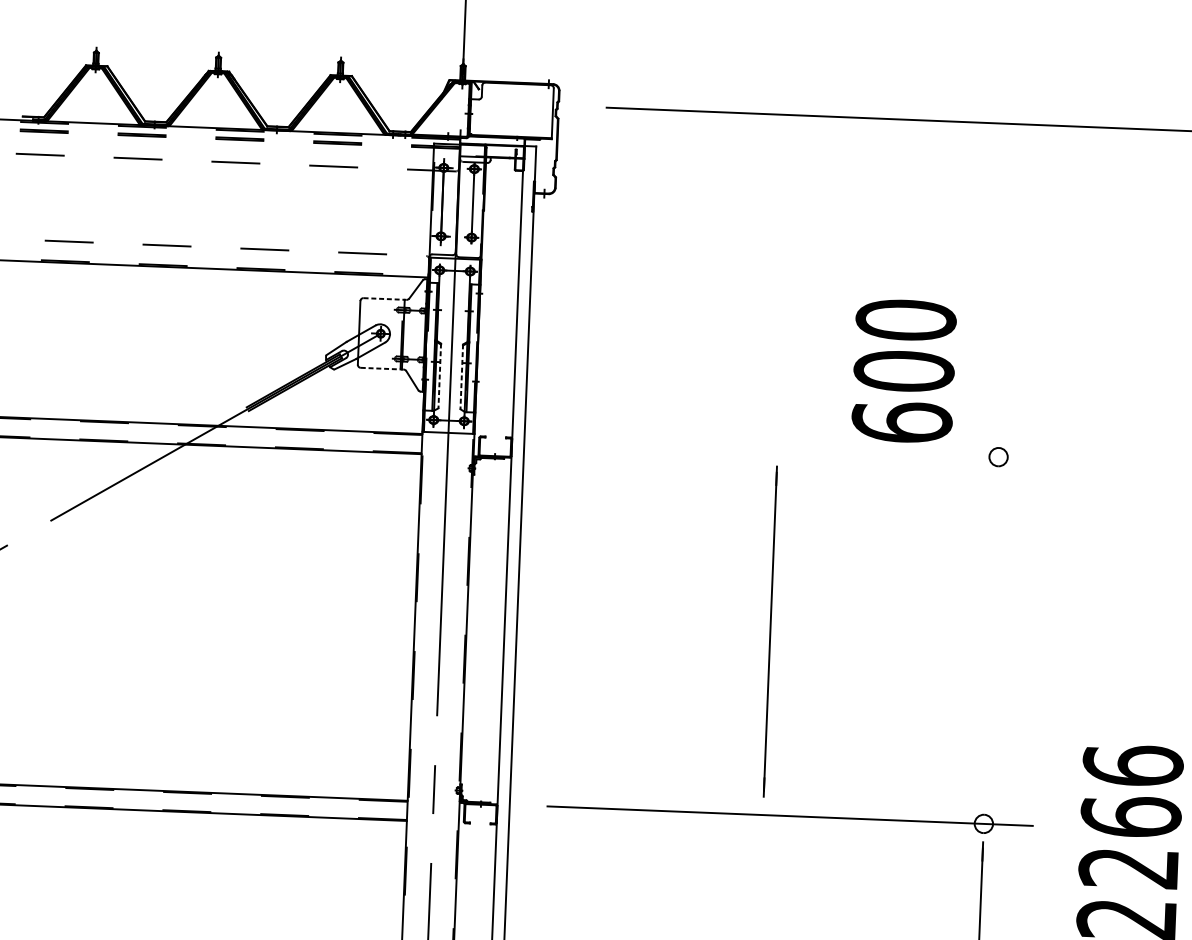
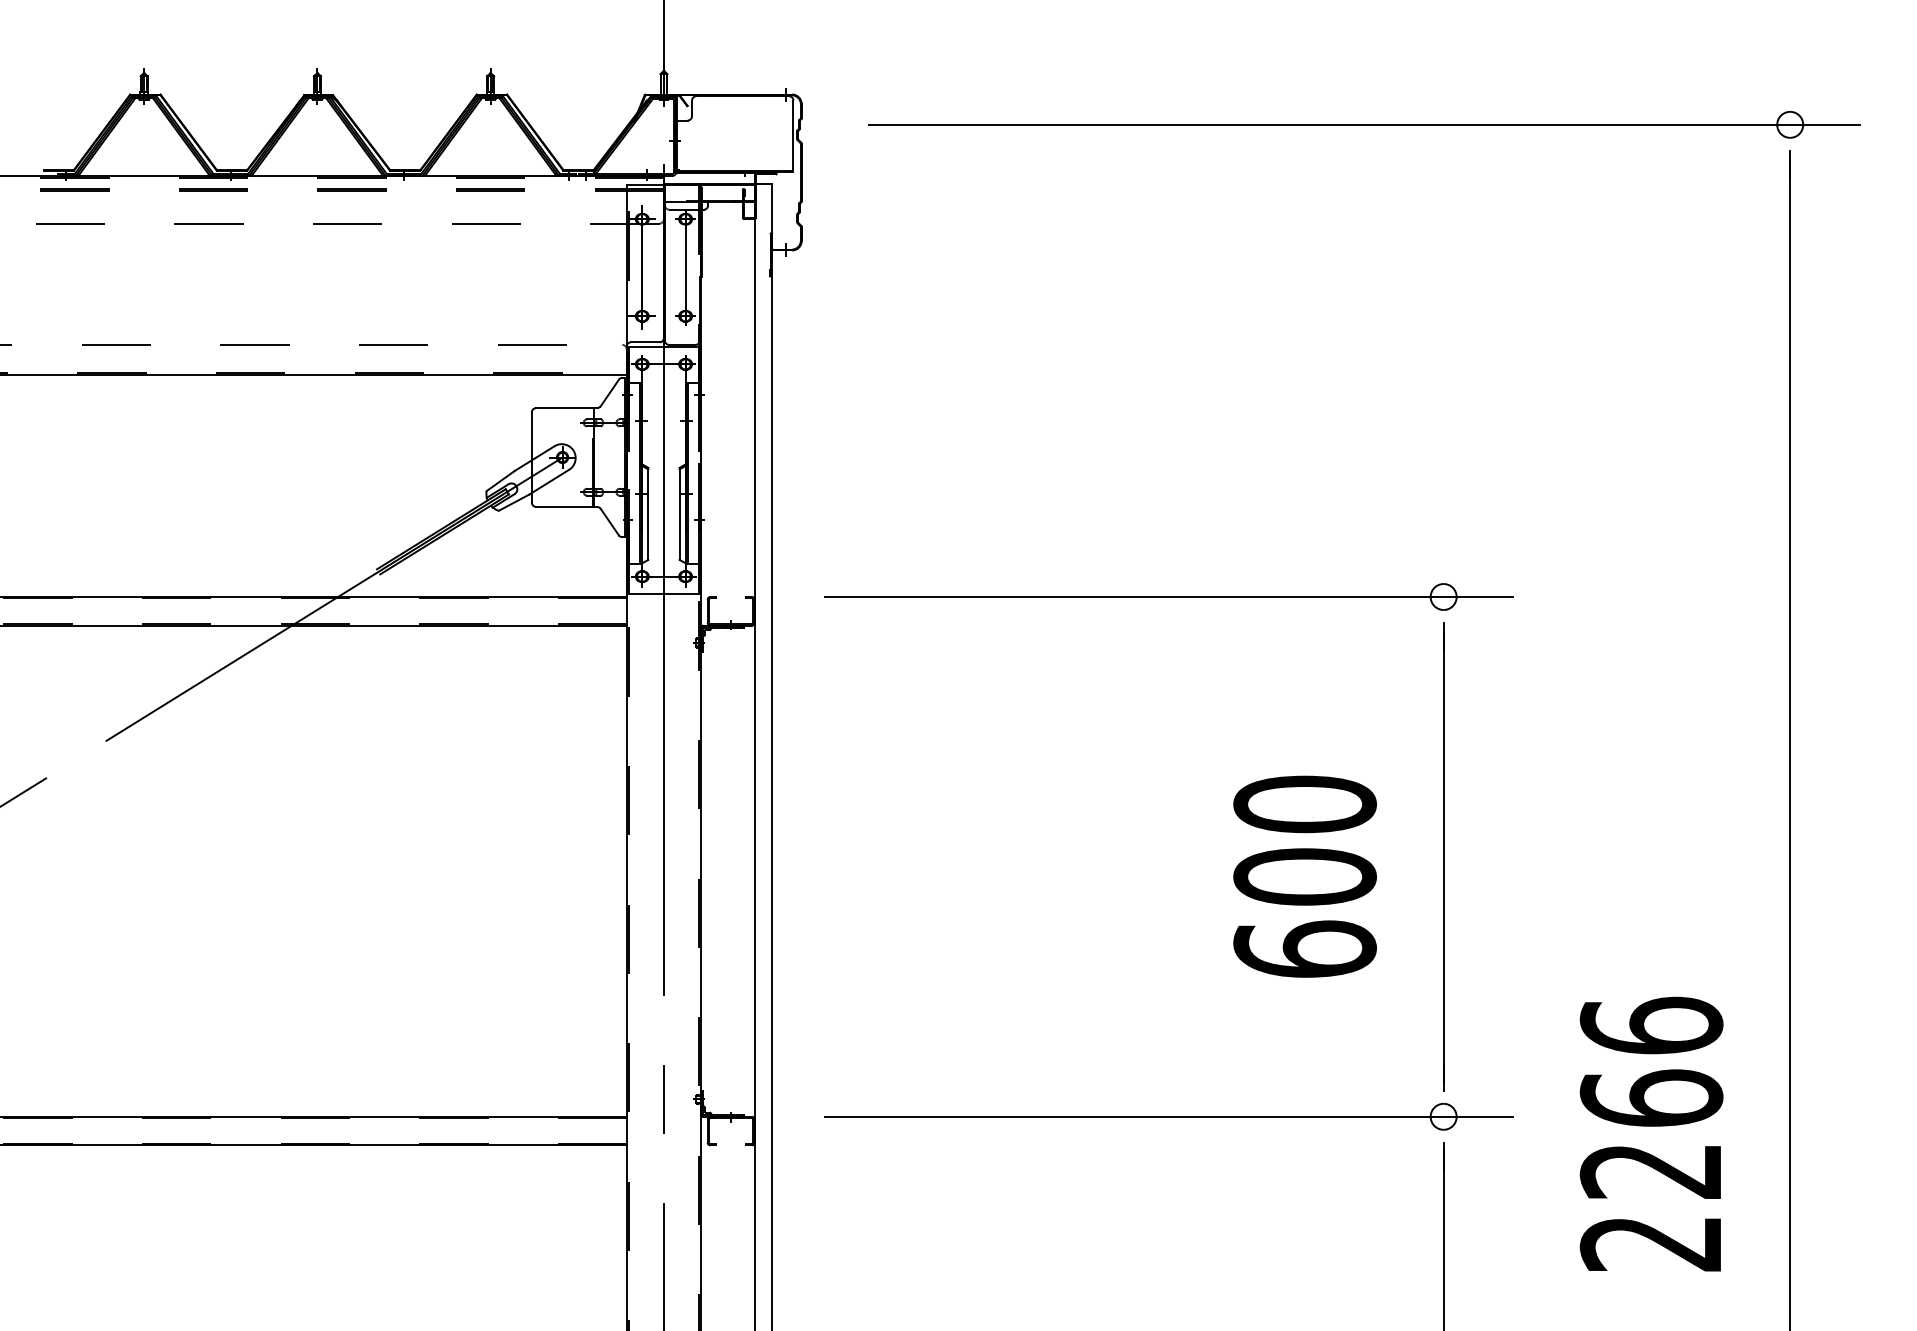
line: (385, 299) -> (567, 408), dashed -> solid
line: (382, 368) -> (567, 506), dashed -> solid
text: (903, 370) -> (1304, 876), moved
line: (439, 375) -> (648, 513), dashed -> solid
line: (461, 376) -> (679, 513), dashed -> solid
line: (804, 449) -> (1168, 597), added
line: (770, 631) -> (1443, 856), moved

